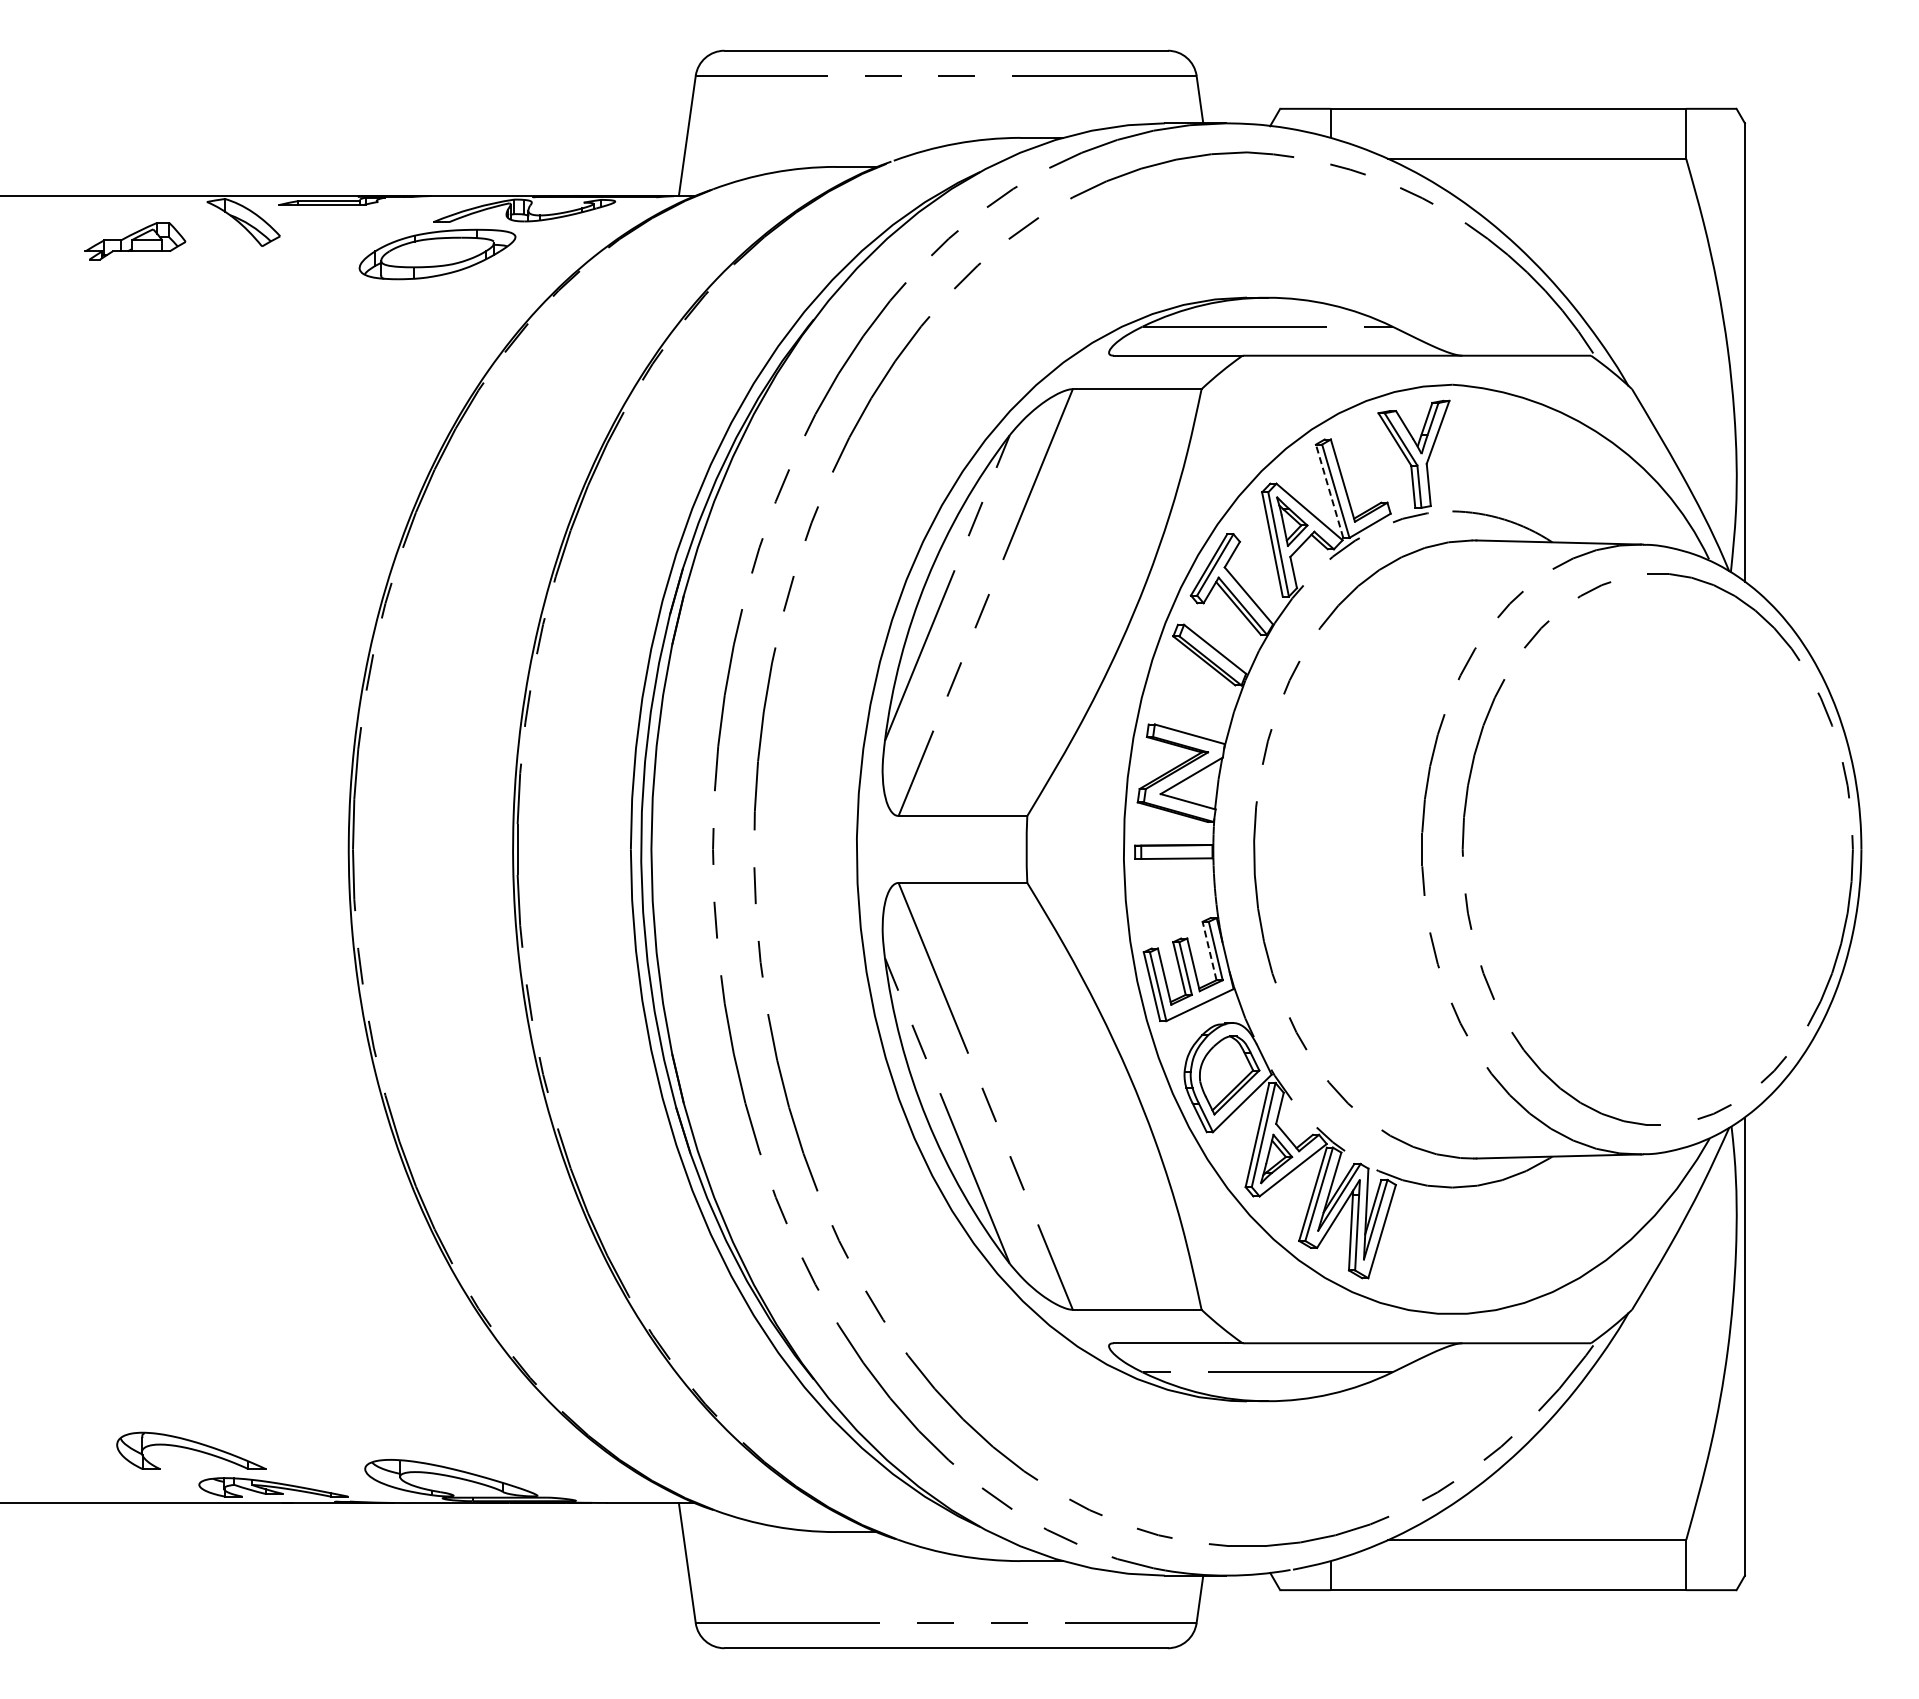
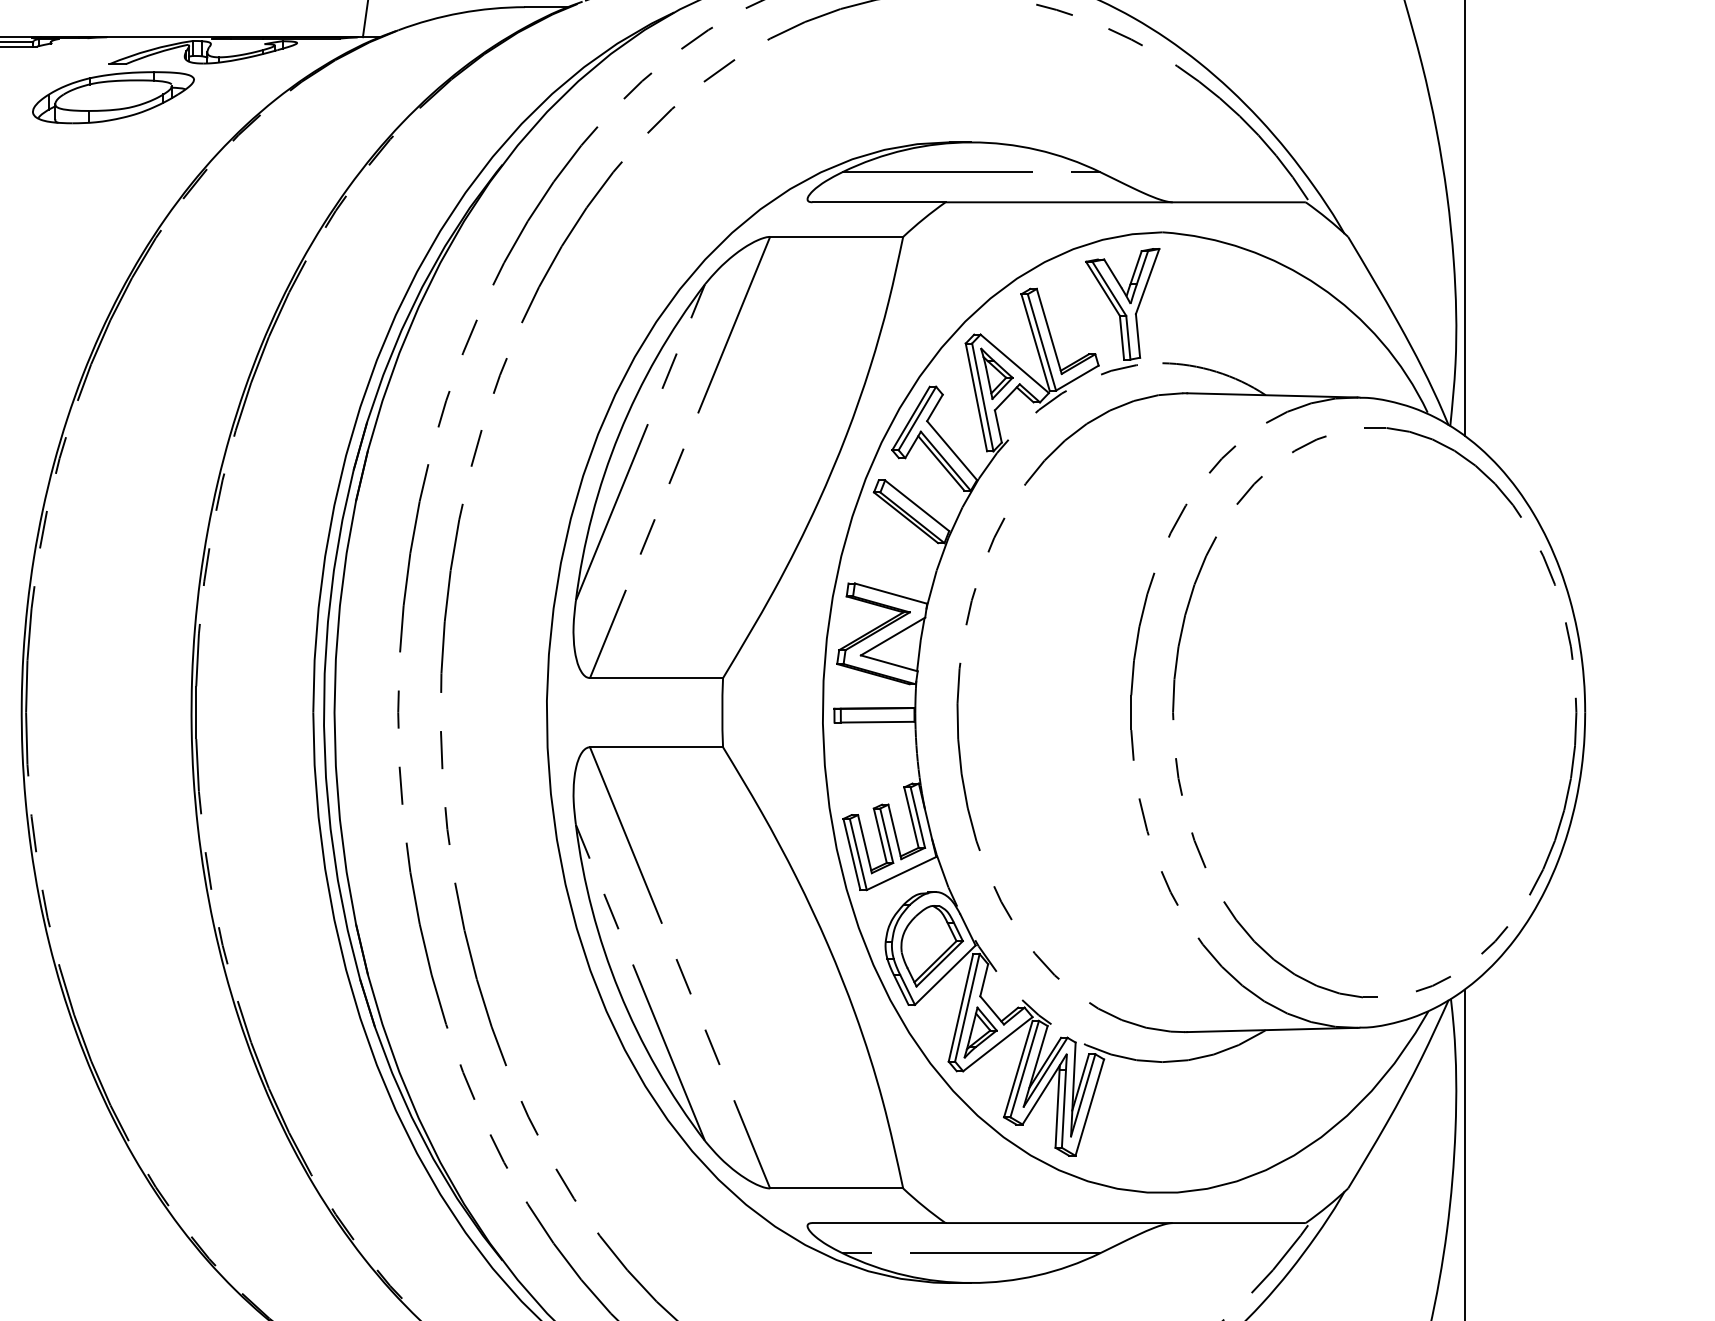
line: (1329, 491) -> (1035, 342), dashed -> solid
line: (1209, 950) -> (911, 817), dashed -> solid

